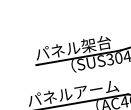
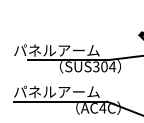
text: (65, 49) -> (56, 50), パネル架台 -> パネルアーム

